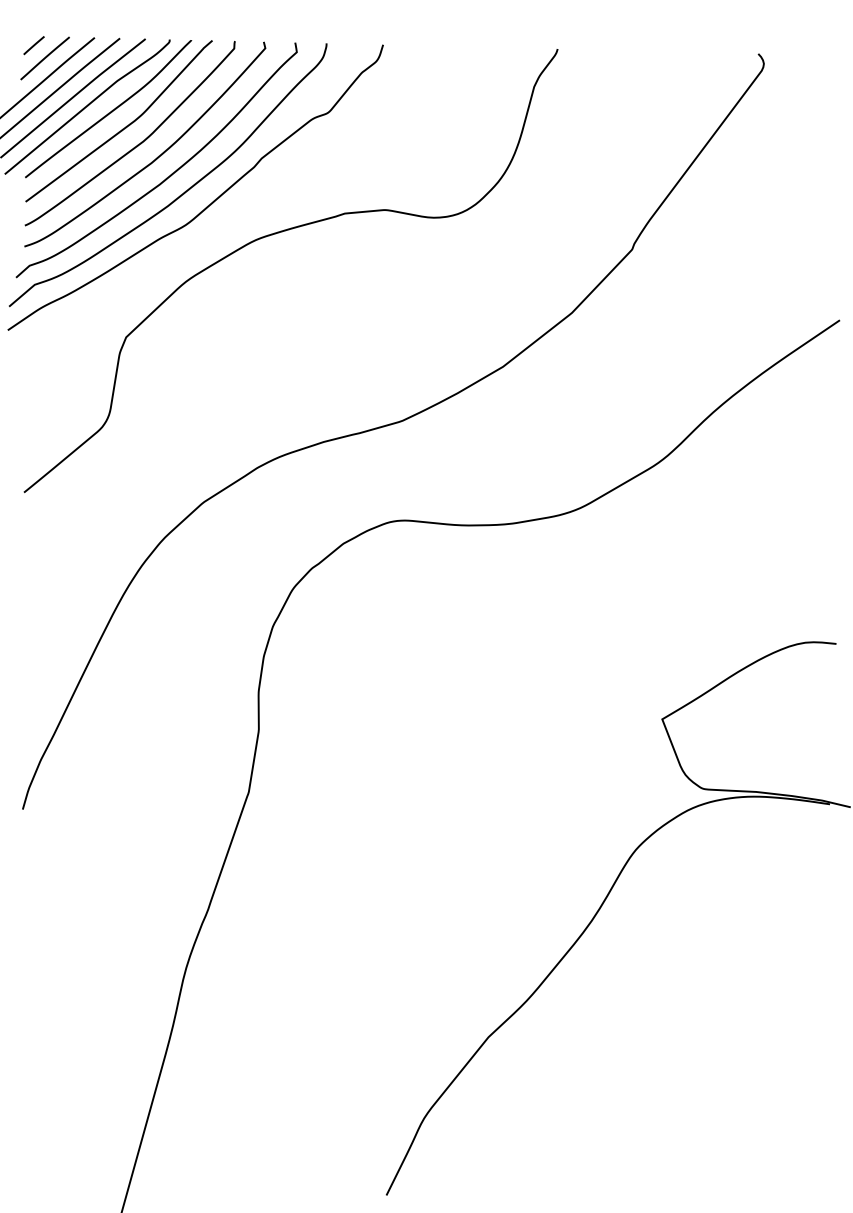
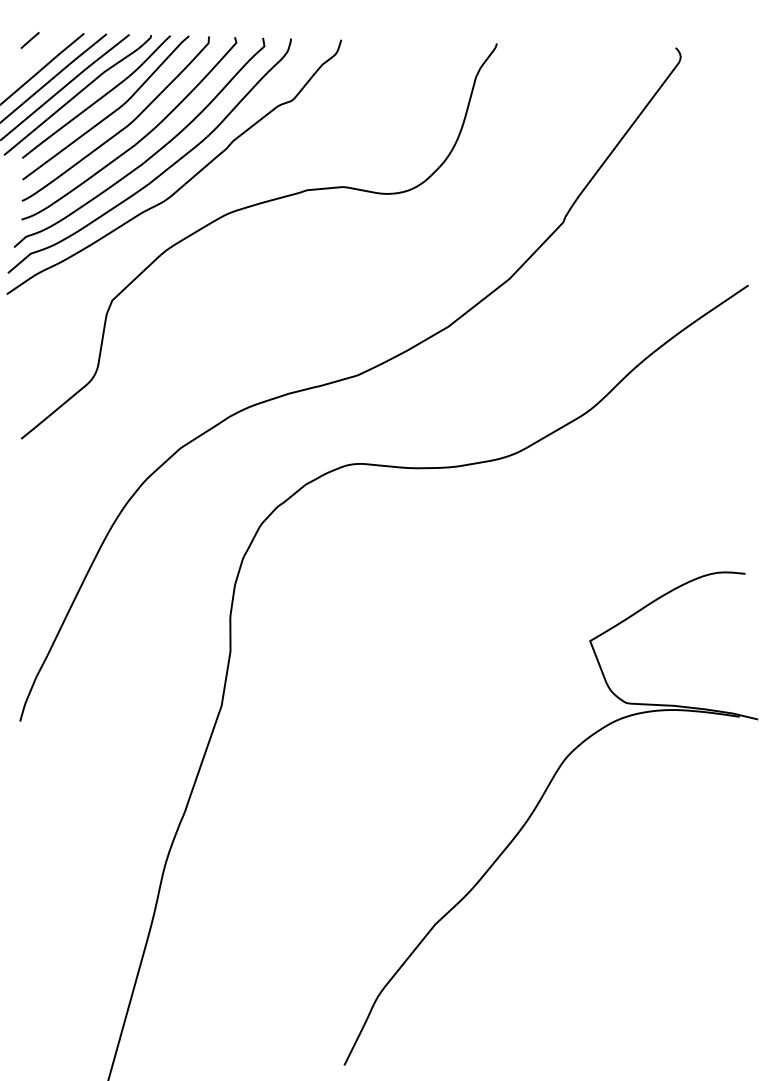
line: (44, 57) -> (39, 51), removed

